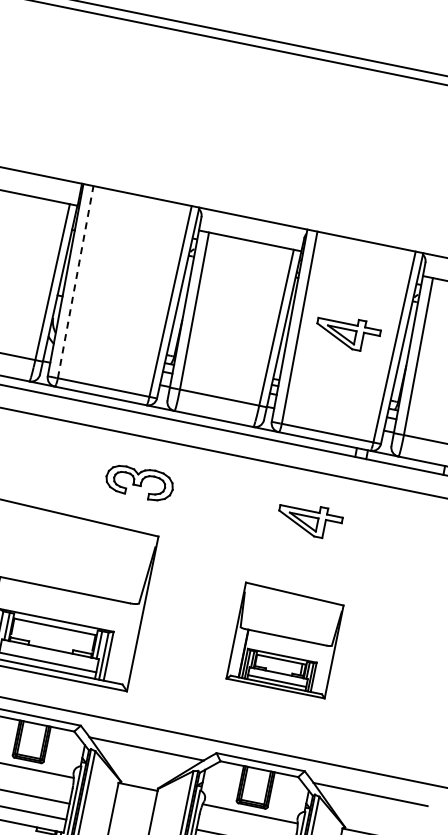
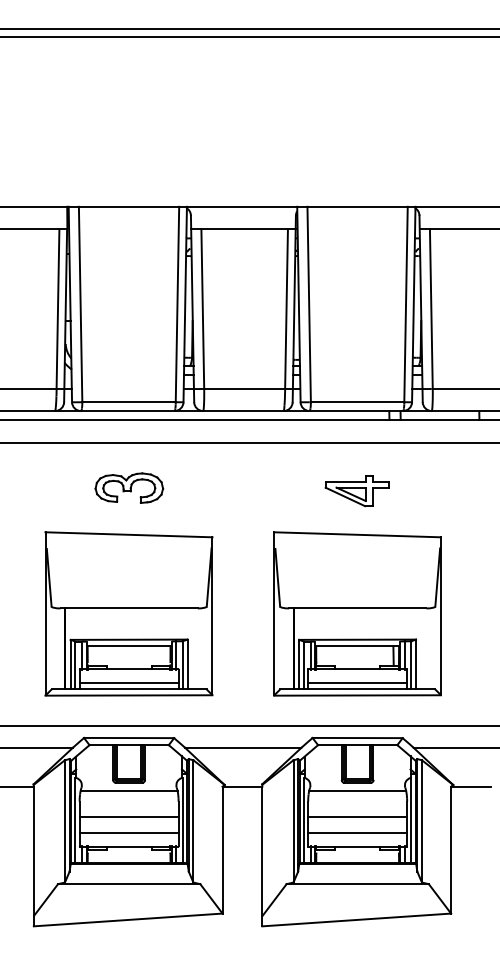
line: (75, 282) -> (80, 304), dashed -> solid
part: (346, 333) -> (356, 300), removed
part: (140, 481) -> (129, 487), moved
part: (285, 640) -> (357, 613), size x1.67

